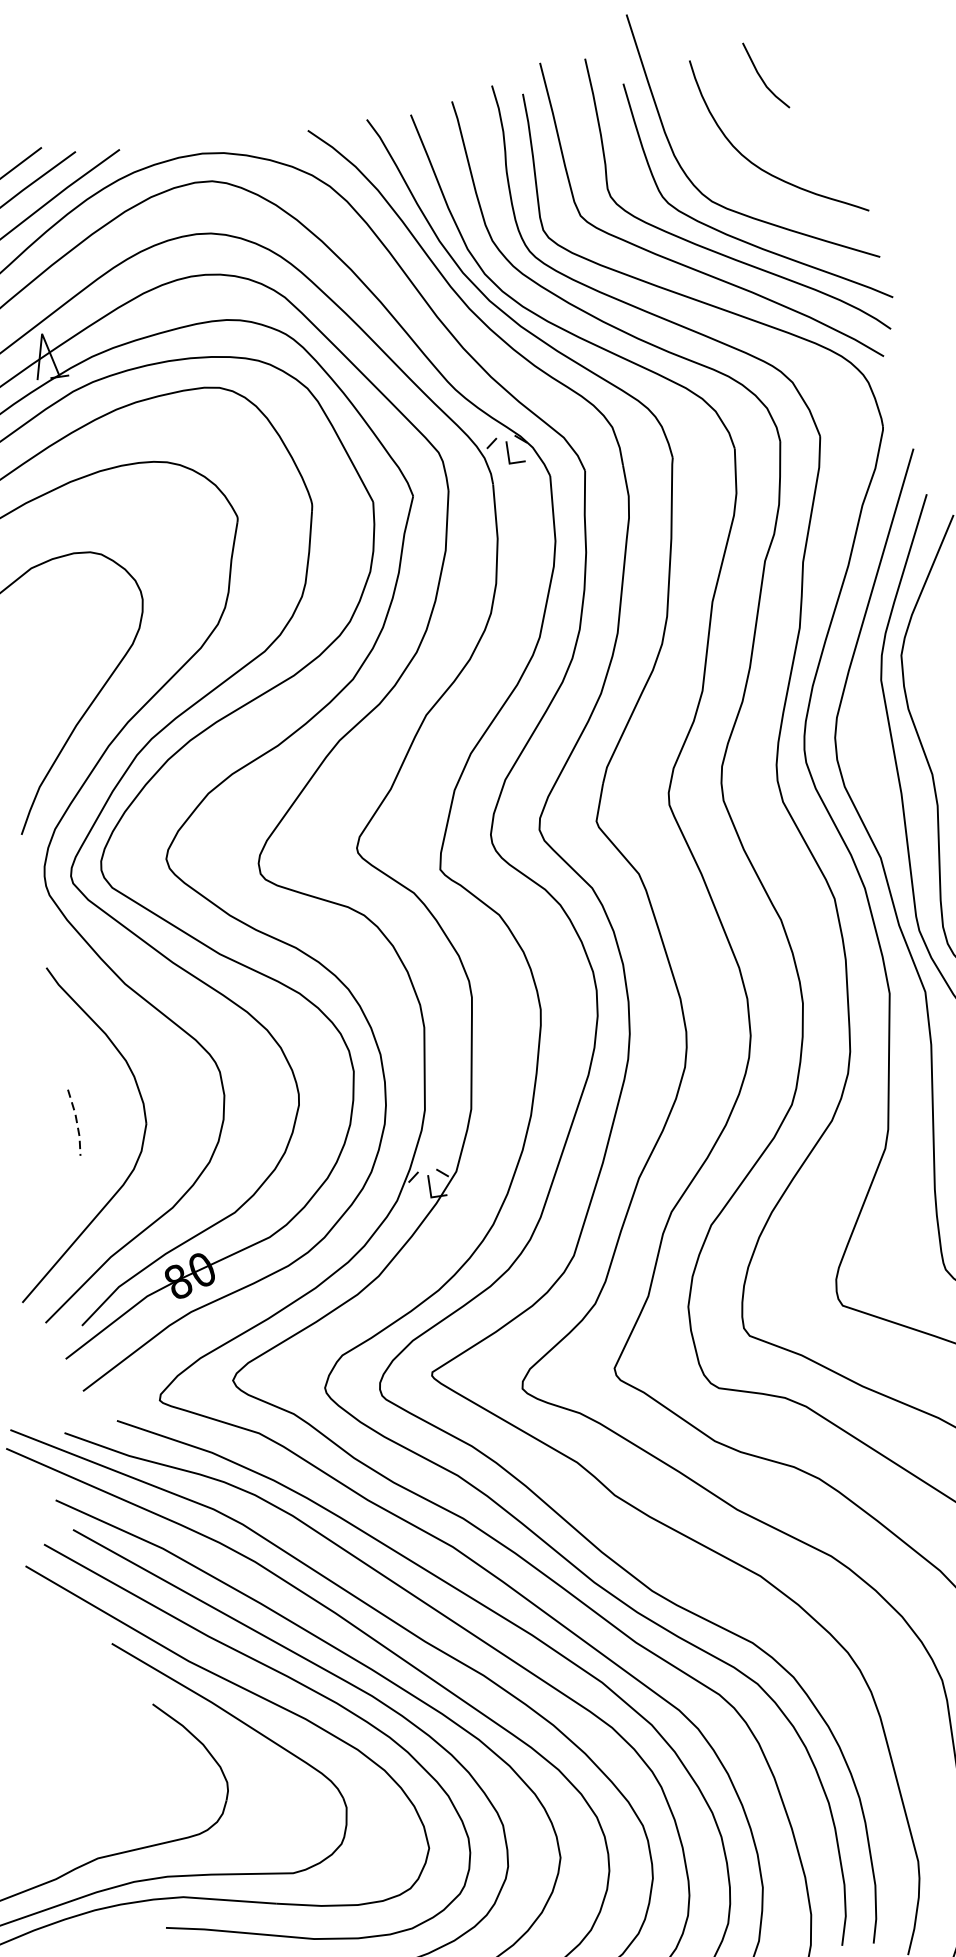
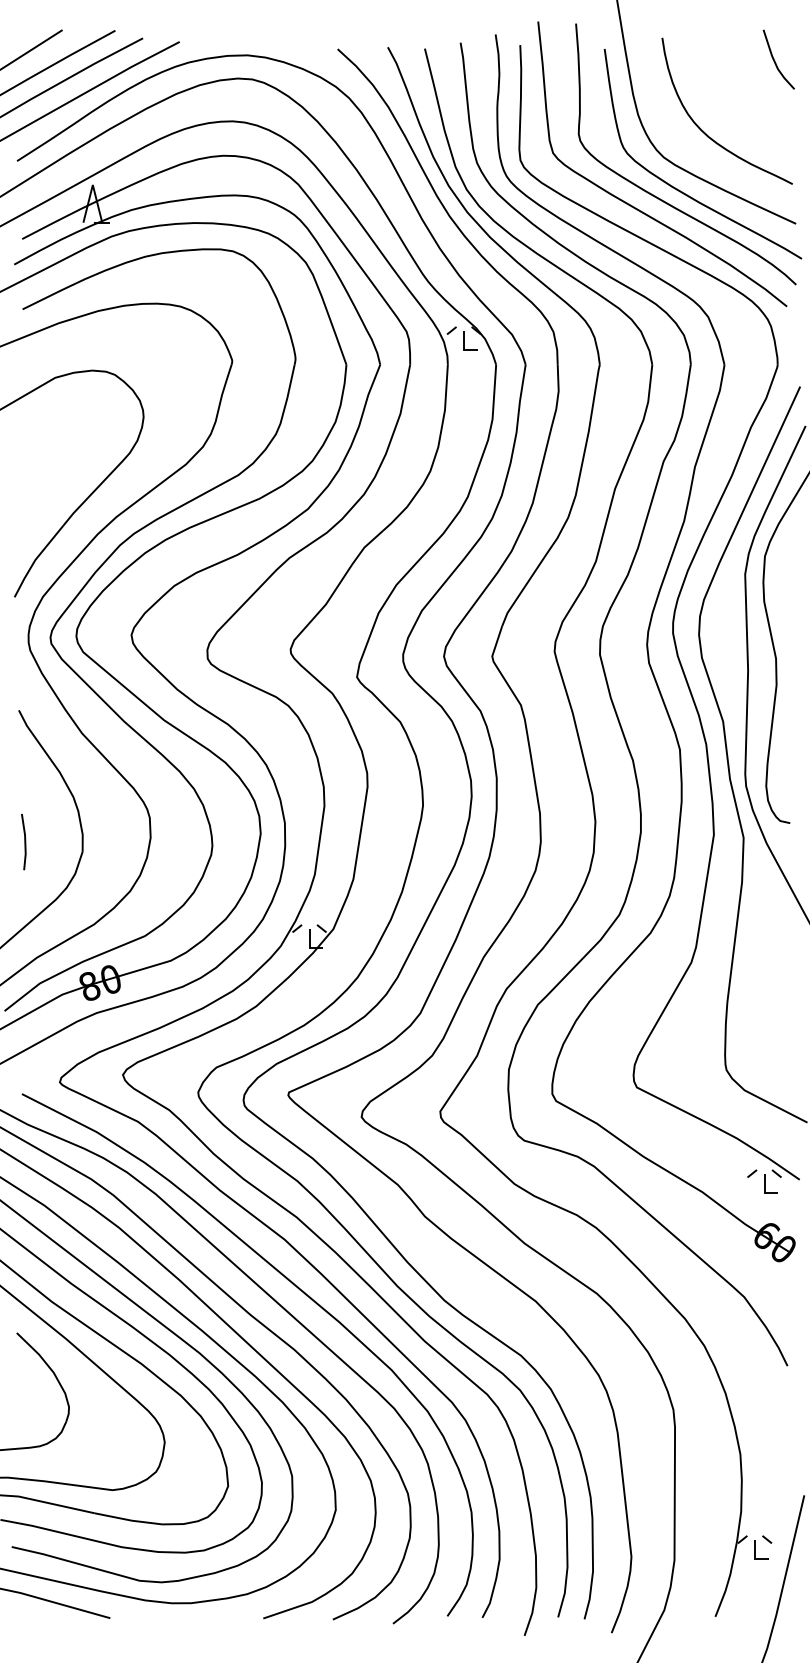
line: (762, 77) -> (775, 60), moved
line: (77, 1122) -> (25, 842), dashed -> solid

